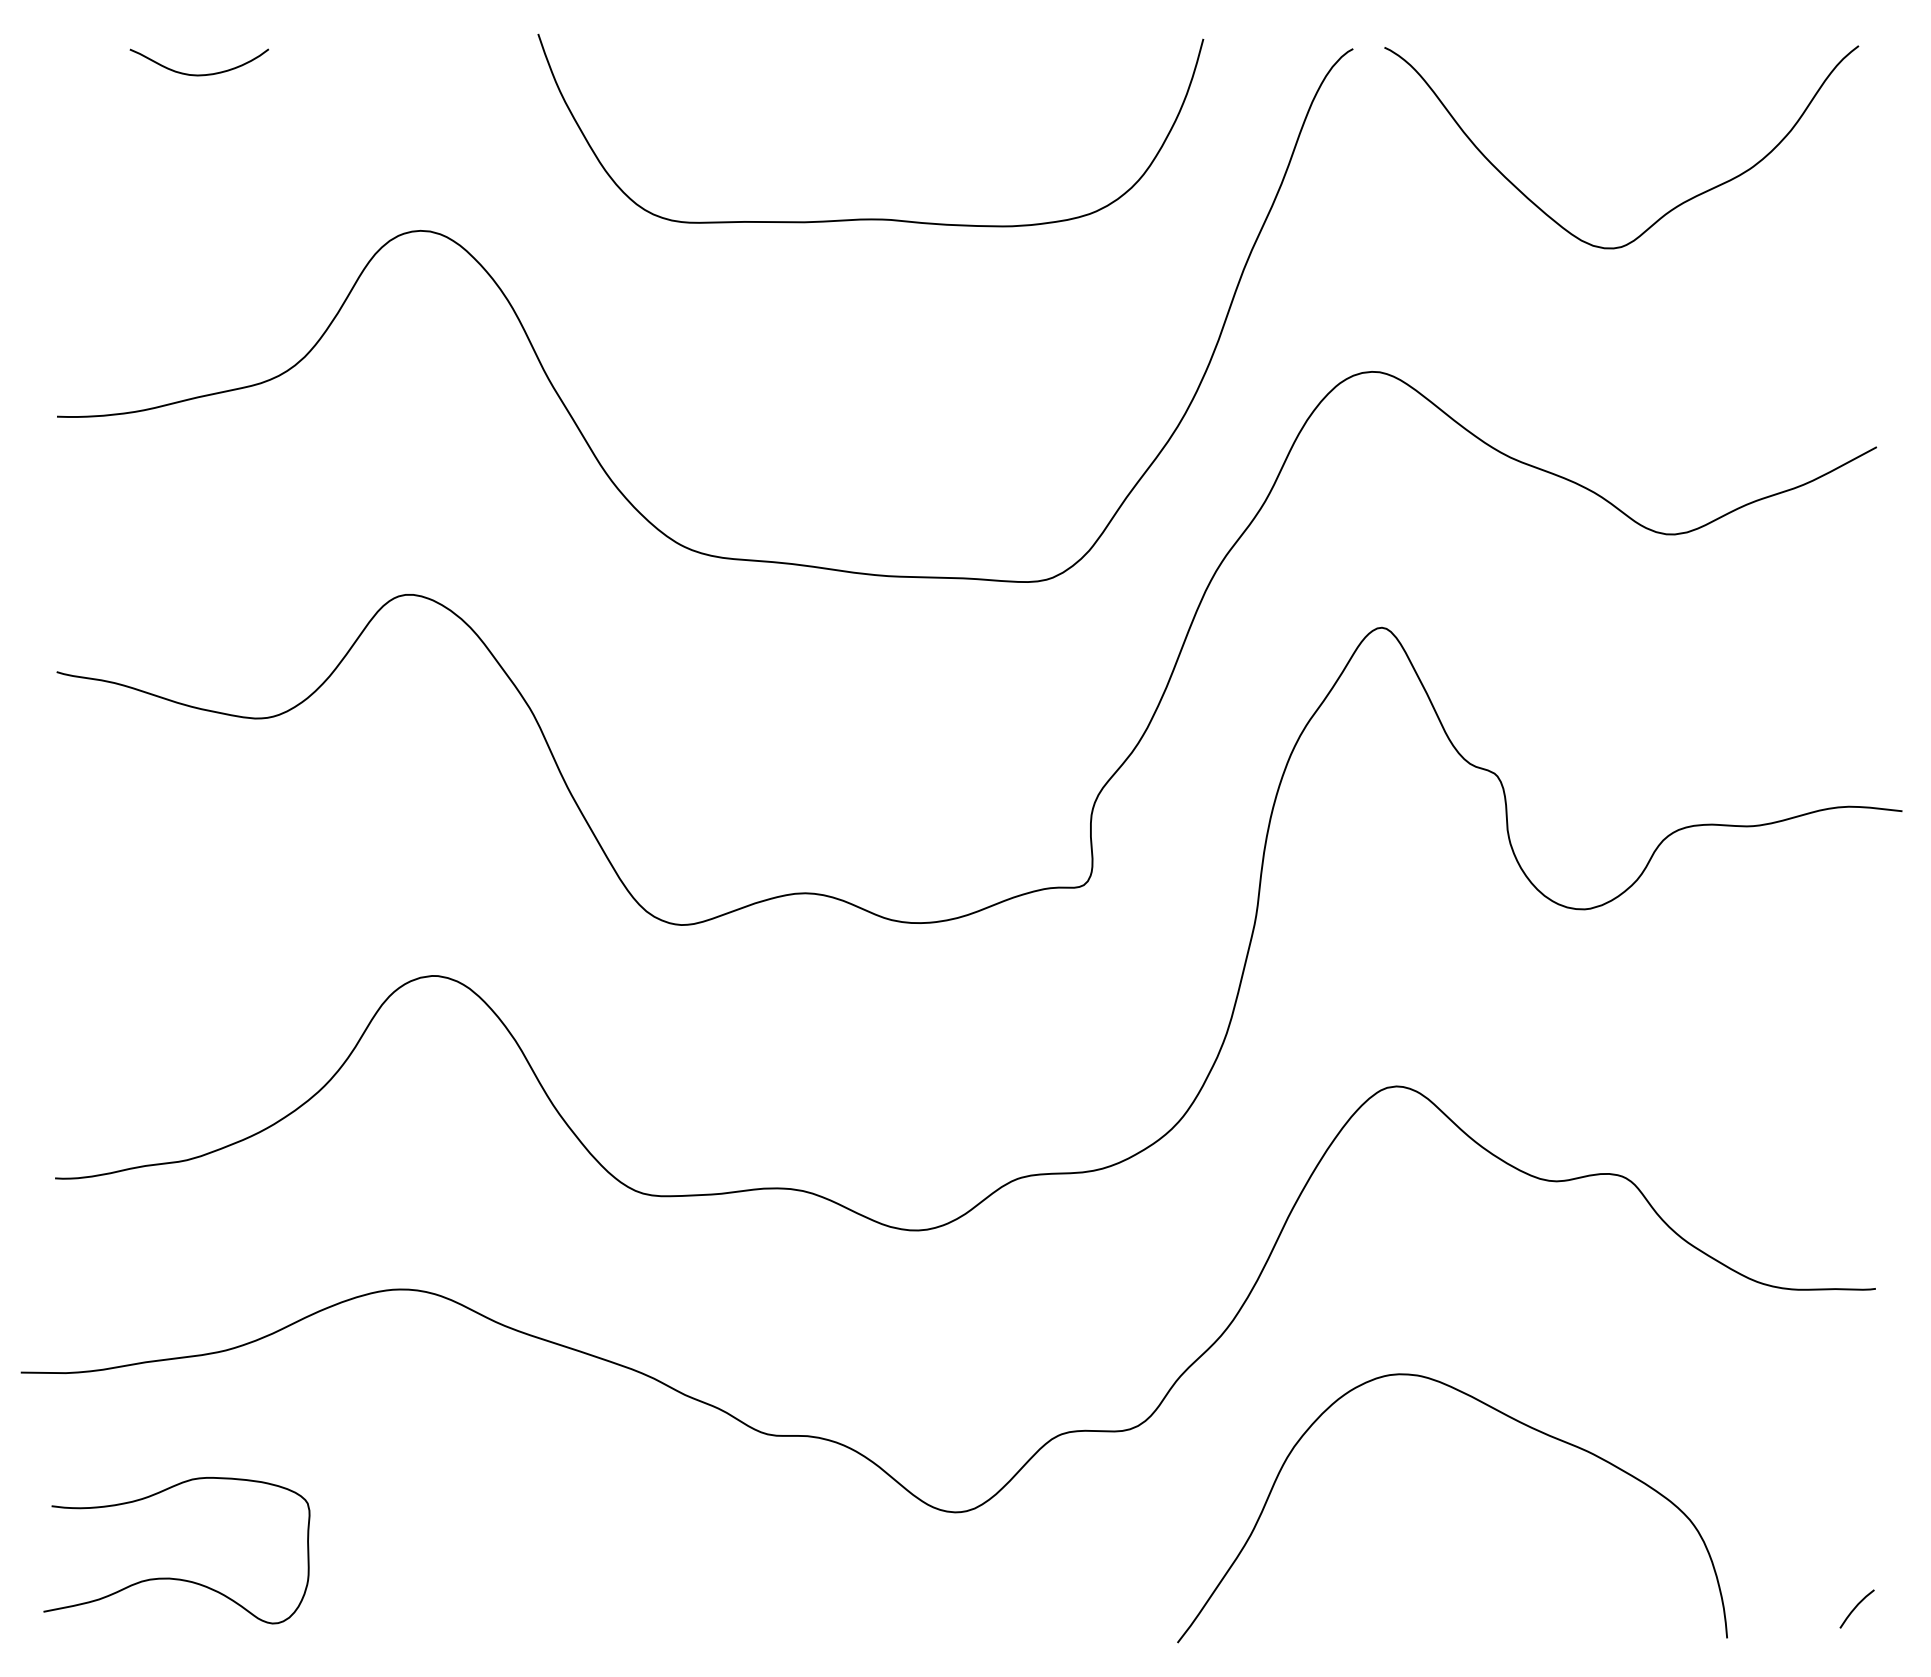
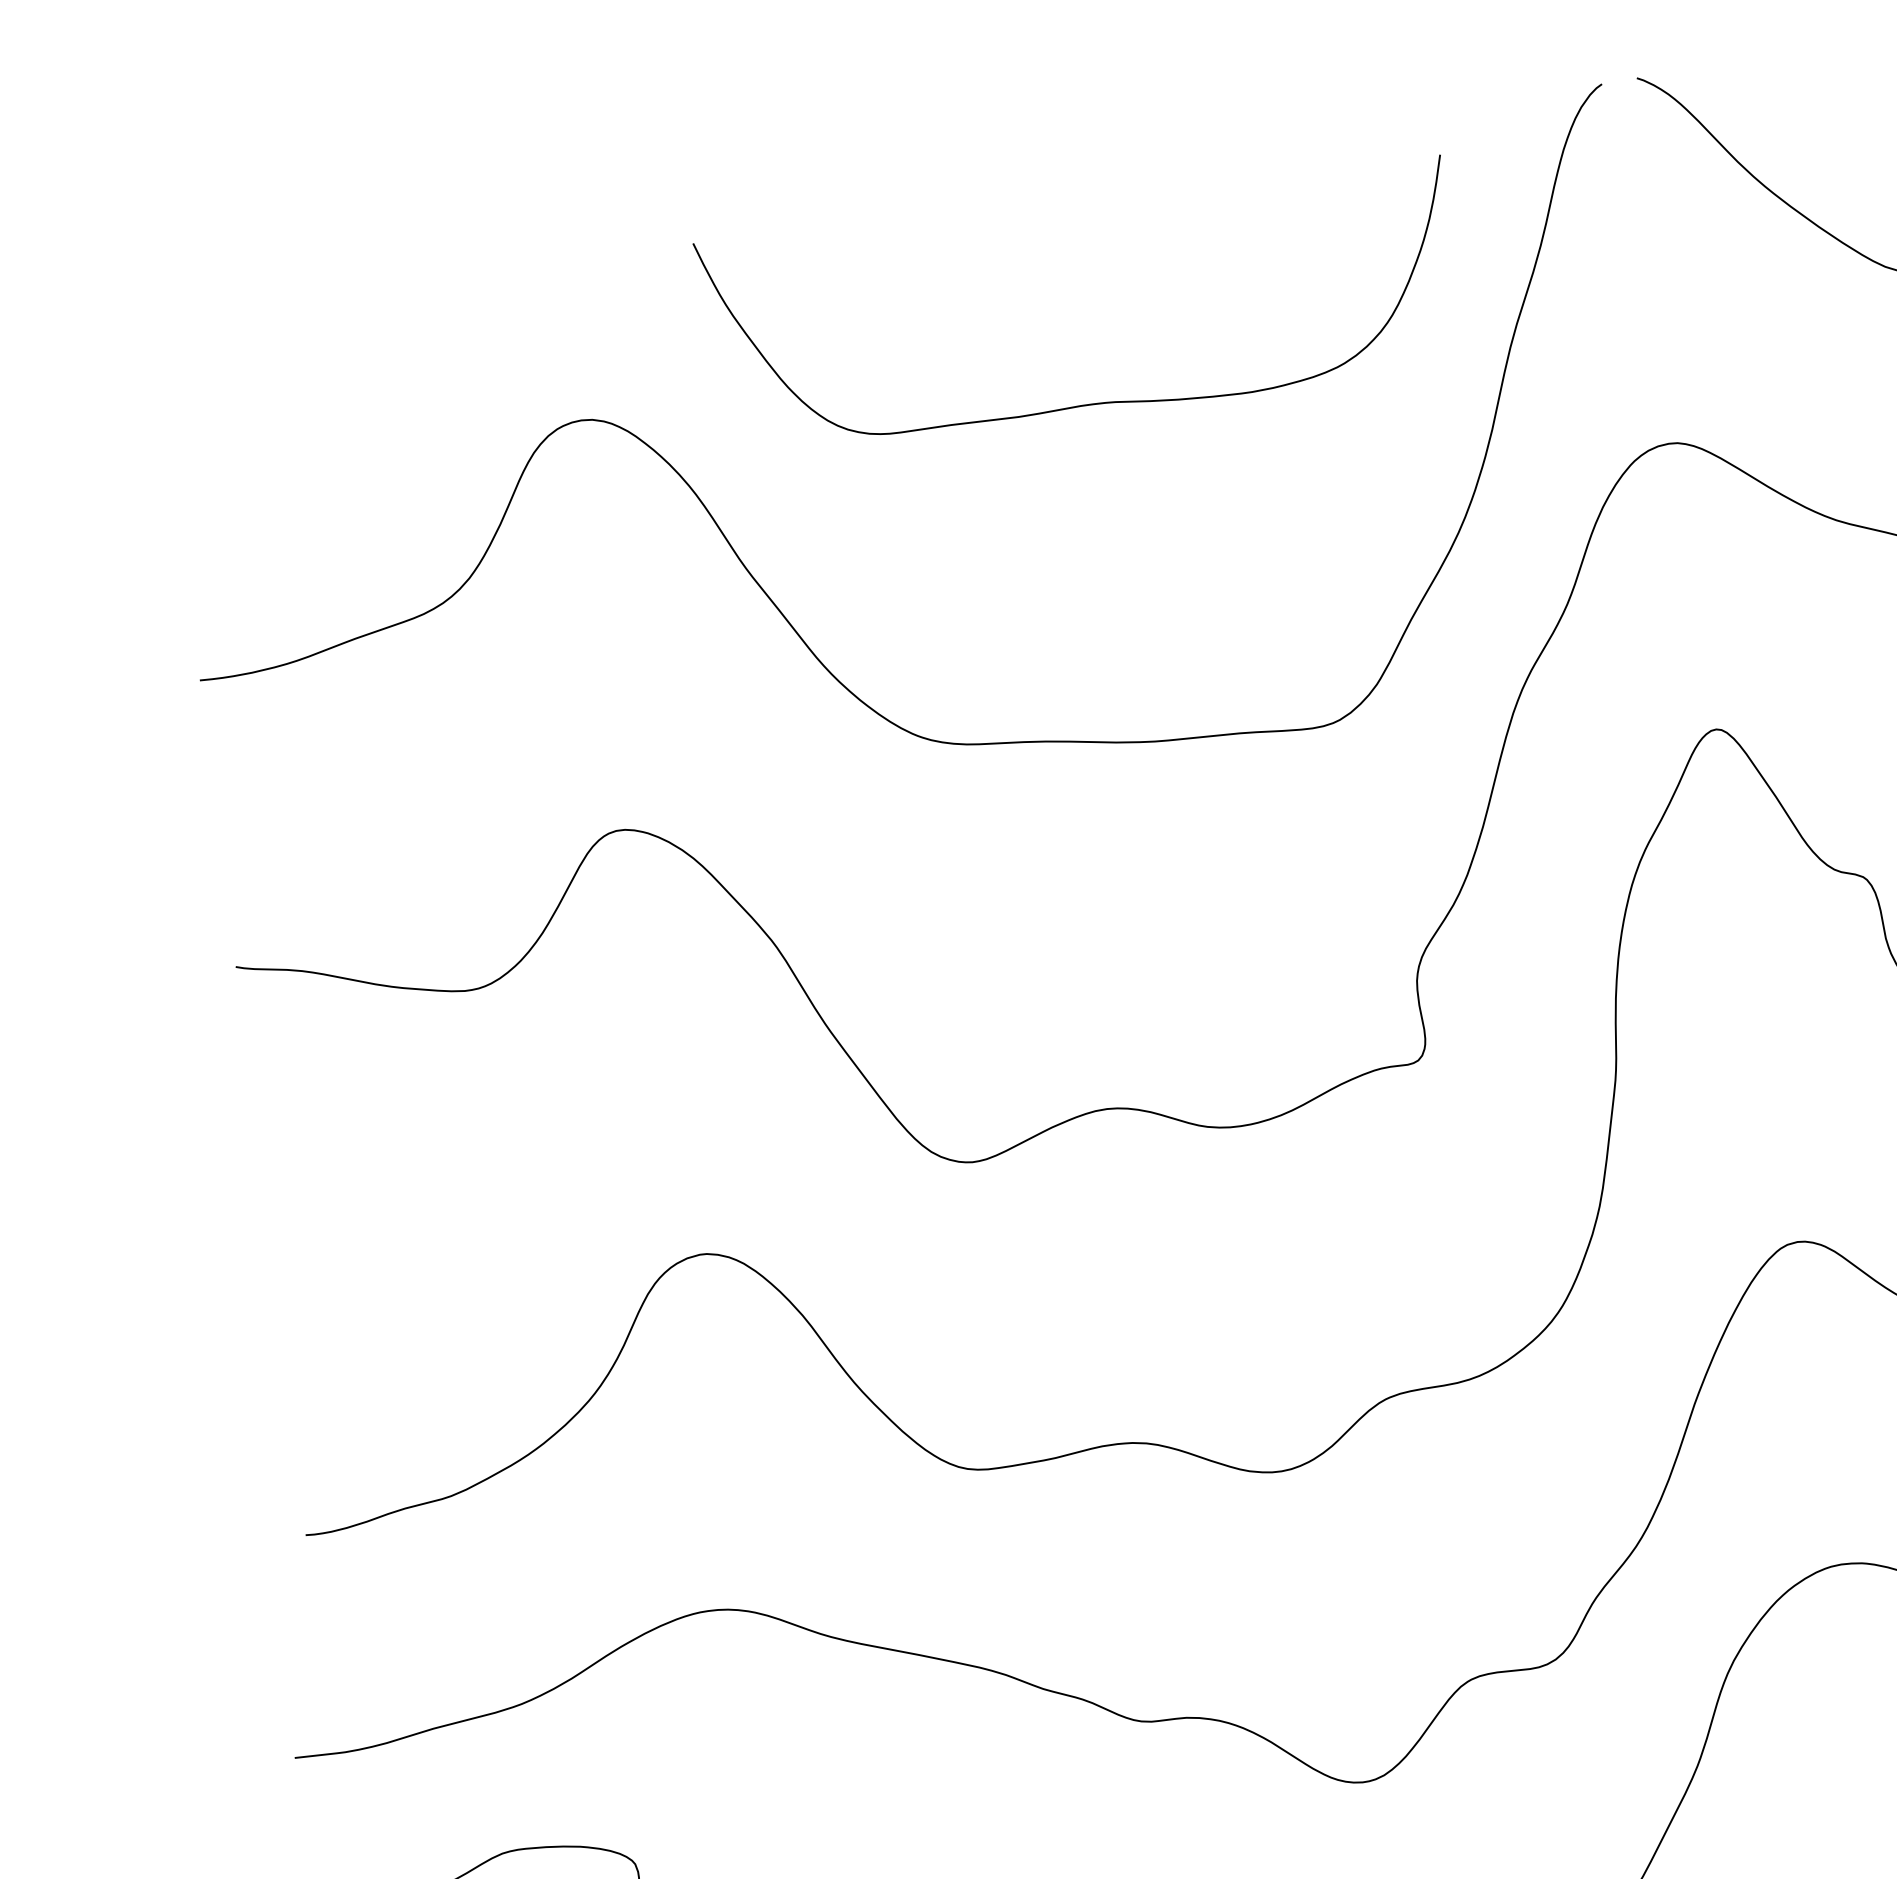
curve: (199, 74) -> (311, 276), removed
curve: (870, 218) -> (1092, 403), moved

